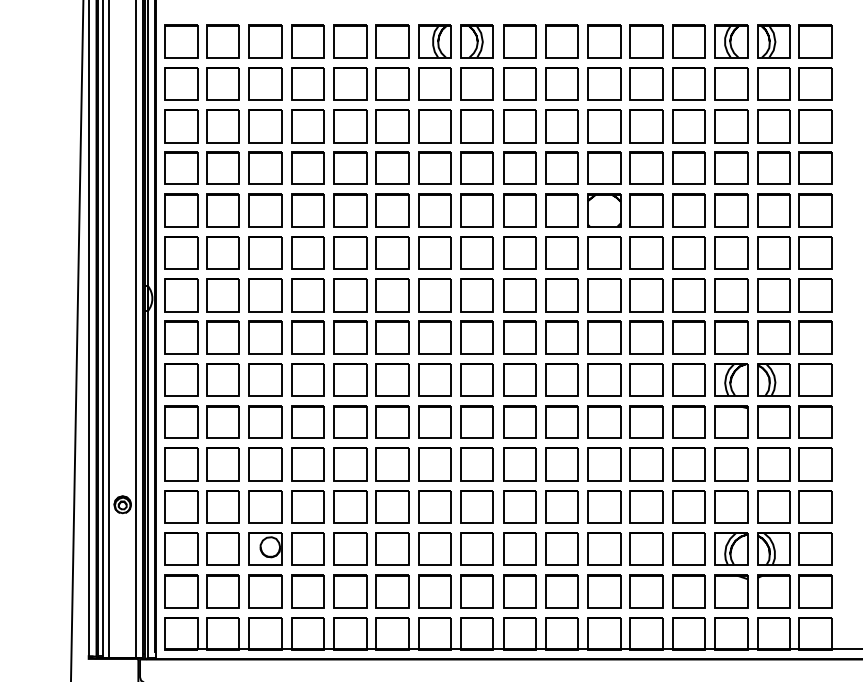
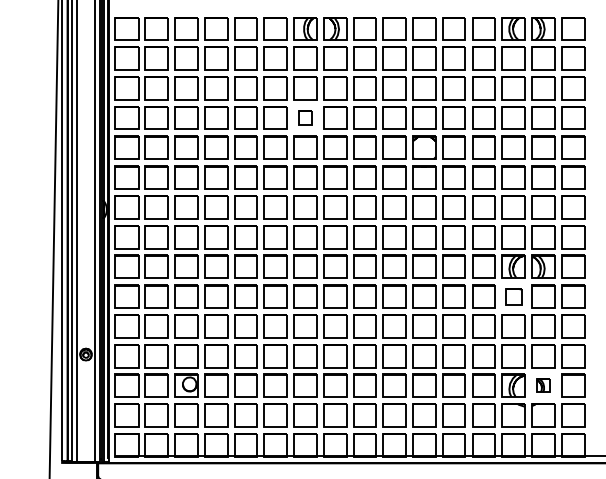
part: (434, 167) -> (305, 117), size x0.6
part: (731, 421) -> (513, 296), size x0.7
part: (773, 548) -> (543, 385), size x0.6

